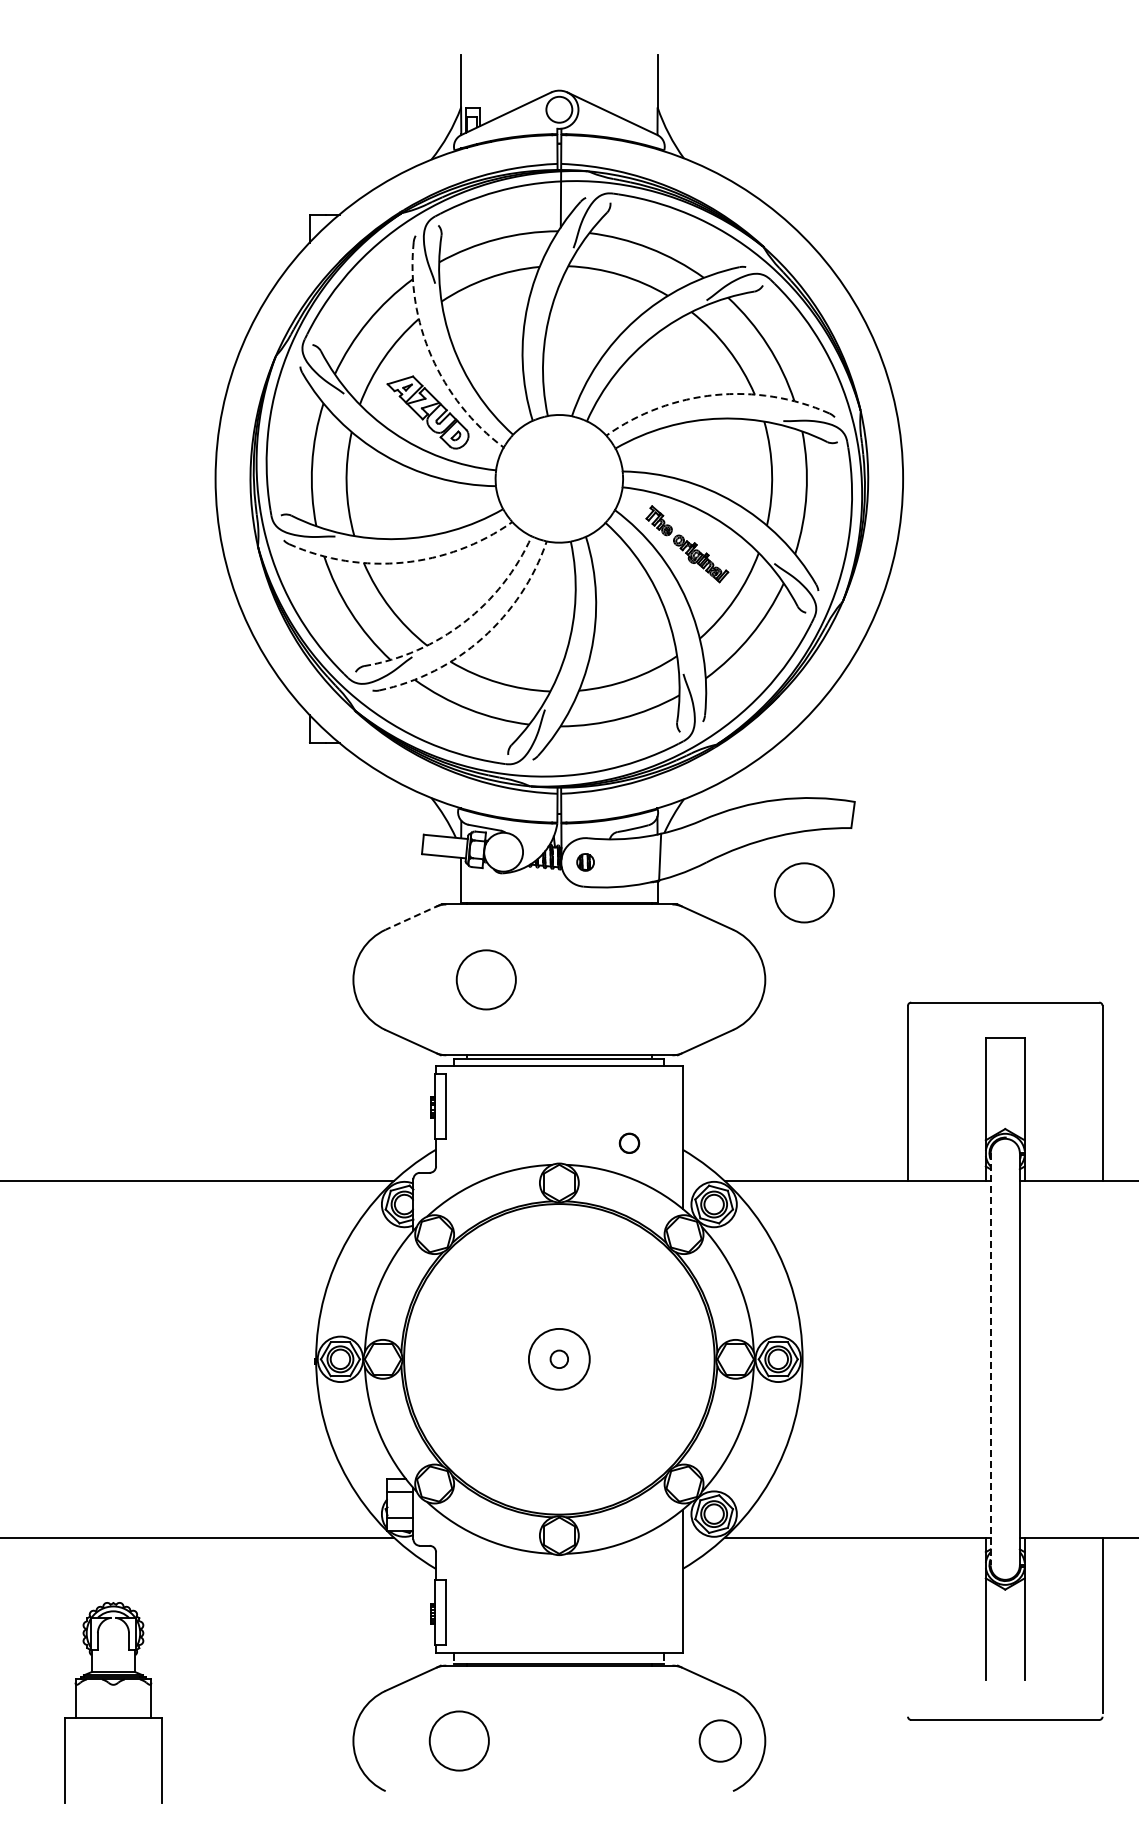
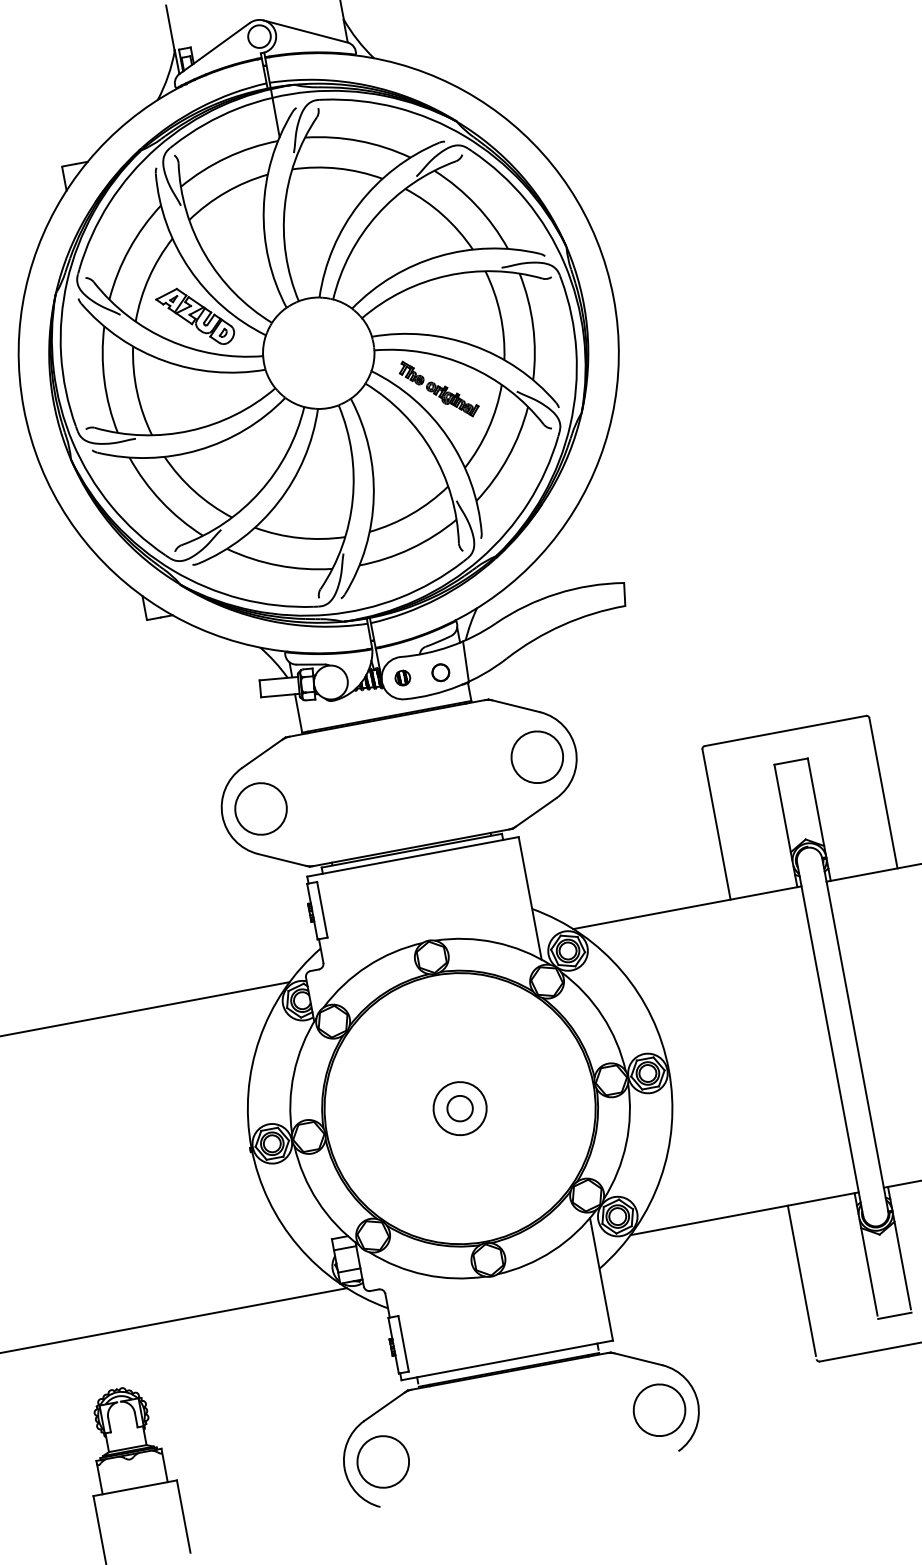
arc: (431, 356) -> (189, 268), dashed -> solid
arc: (715, 395) -> (439, 256), dashed -> solid
arc: (403, 562) -> (198, 450), dashed -> solid
arc: (464, 622) -> (260, 491), dashed -> solid
arc: (482, 638) -> (278, 502), dashed -> solid
circle: (803, 892) -> (536, 757), moved
line: (412, 917) -> (263, 753), dashed -> solid
circle: (485, 979) -> (260, 808), moved
part: (629, 1142) -> (440, 672), moved
circle: (558, 1358) -> (459, 1108), size x1.67
line: (990, 1359) -> (830, 1039), dashed -> solid
line: (907, 1624) -> (801, 1280), added
line: (1004, 1684) -> (894, 1316), added
circle: (458, 1740) -> (382, 1461), moved
circle: (719, 1740) -> (658, 1409), size x1.43

